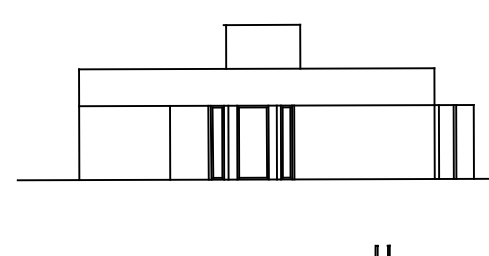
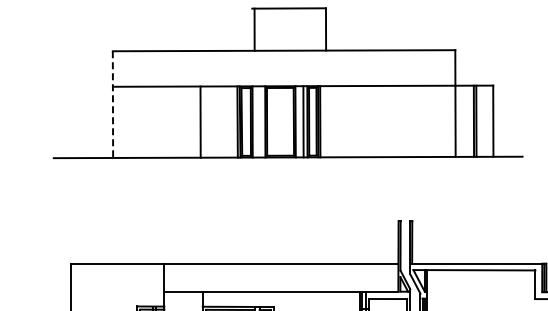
line: (78, 125) -> (112, 105), solid -> dashed
line: (438, 141) -> (459, 120), removed
line: (228, 142) -> (256, 121), removed

